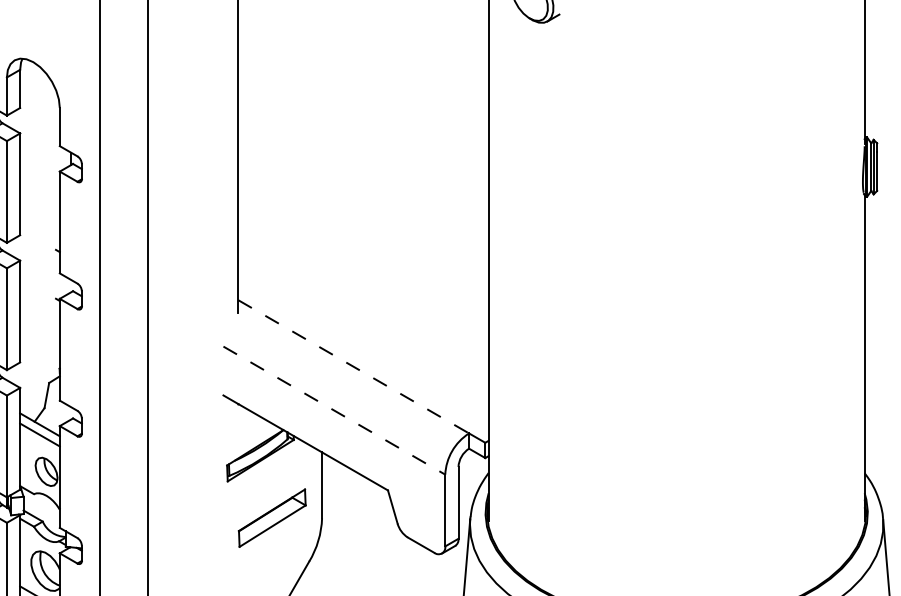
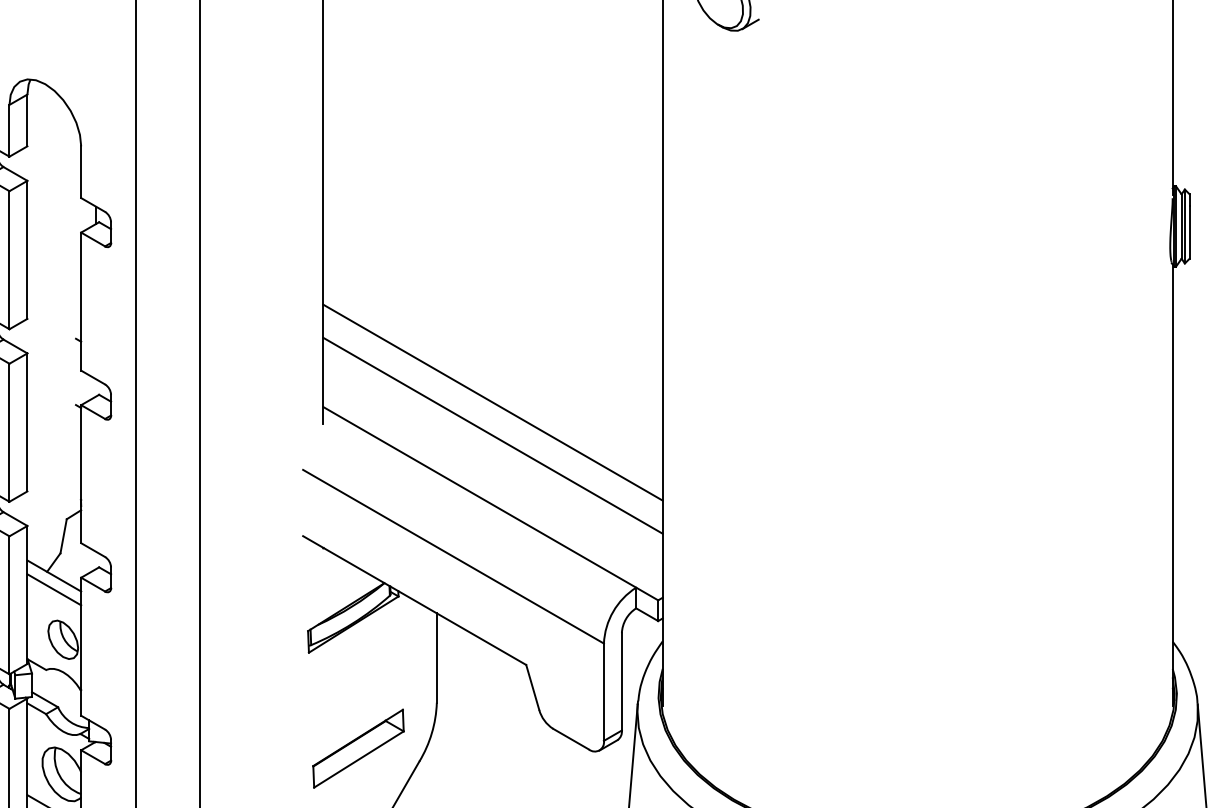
line: (363, 296) -> (493, 401), added
line: (363, 321) -> (493, 435), added
line: (354, 367) -> (480, 498), dashed -> solid
line: (334, 410) -> (453, 556), dashed -> solid
part: (271, 517) -> (357, 747), moved

